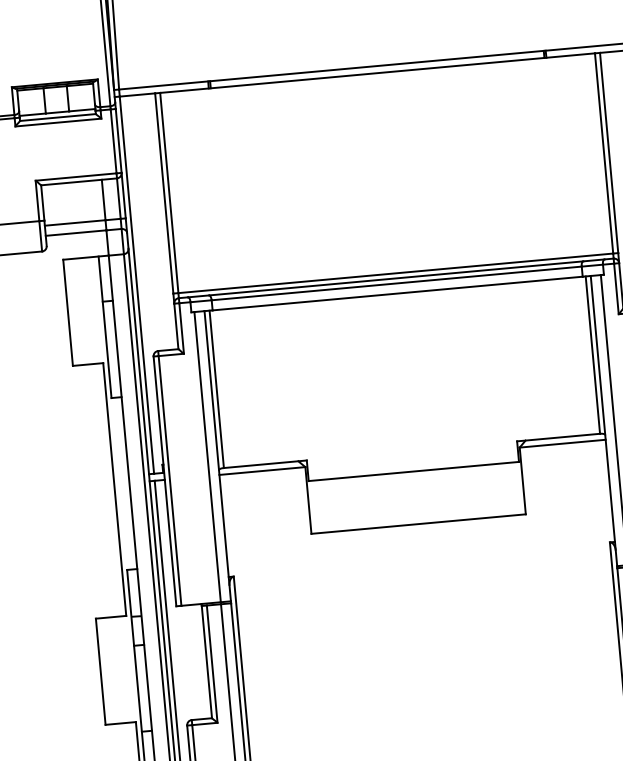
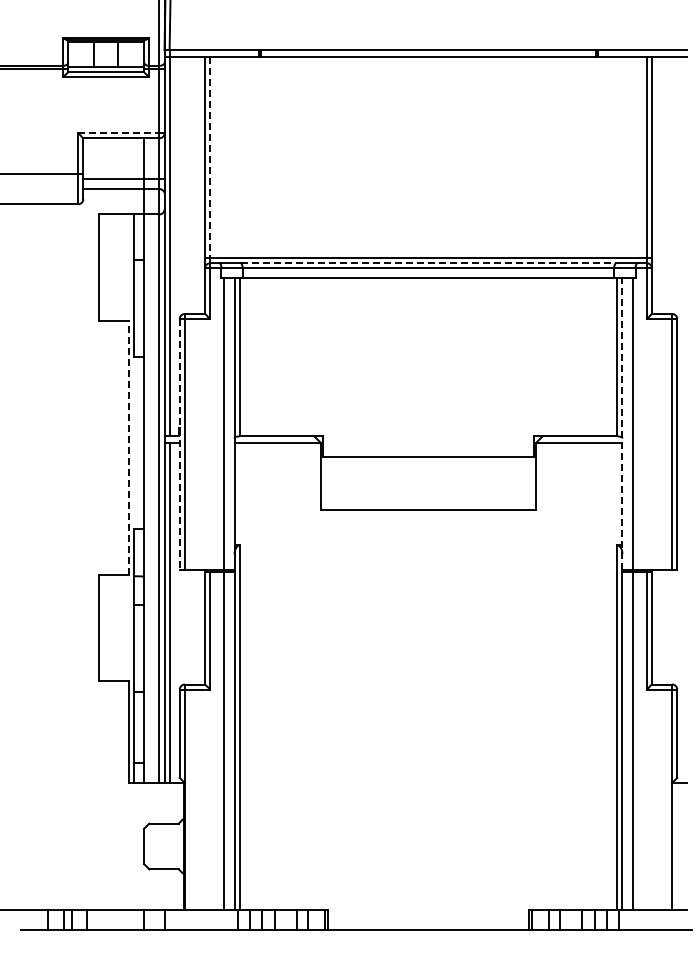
line: (75, 177) -> (118, 133), solid -> dashed
line: (169, 192) -> (210, 157), solid -> dashed
line: (396, 278) -> (428, 263), solid -> dashed
line: (604, 421) -> (622, 424), solid -> dashed
line: (164, 481) -> (179, 444), solid -> dashed
line: (115, 489) -> (129, 447), solid -> dashed

